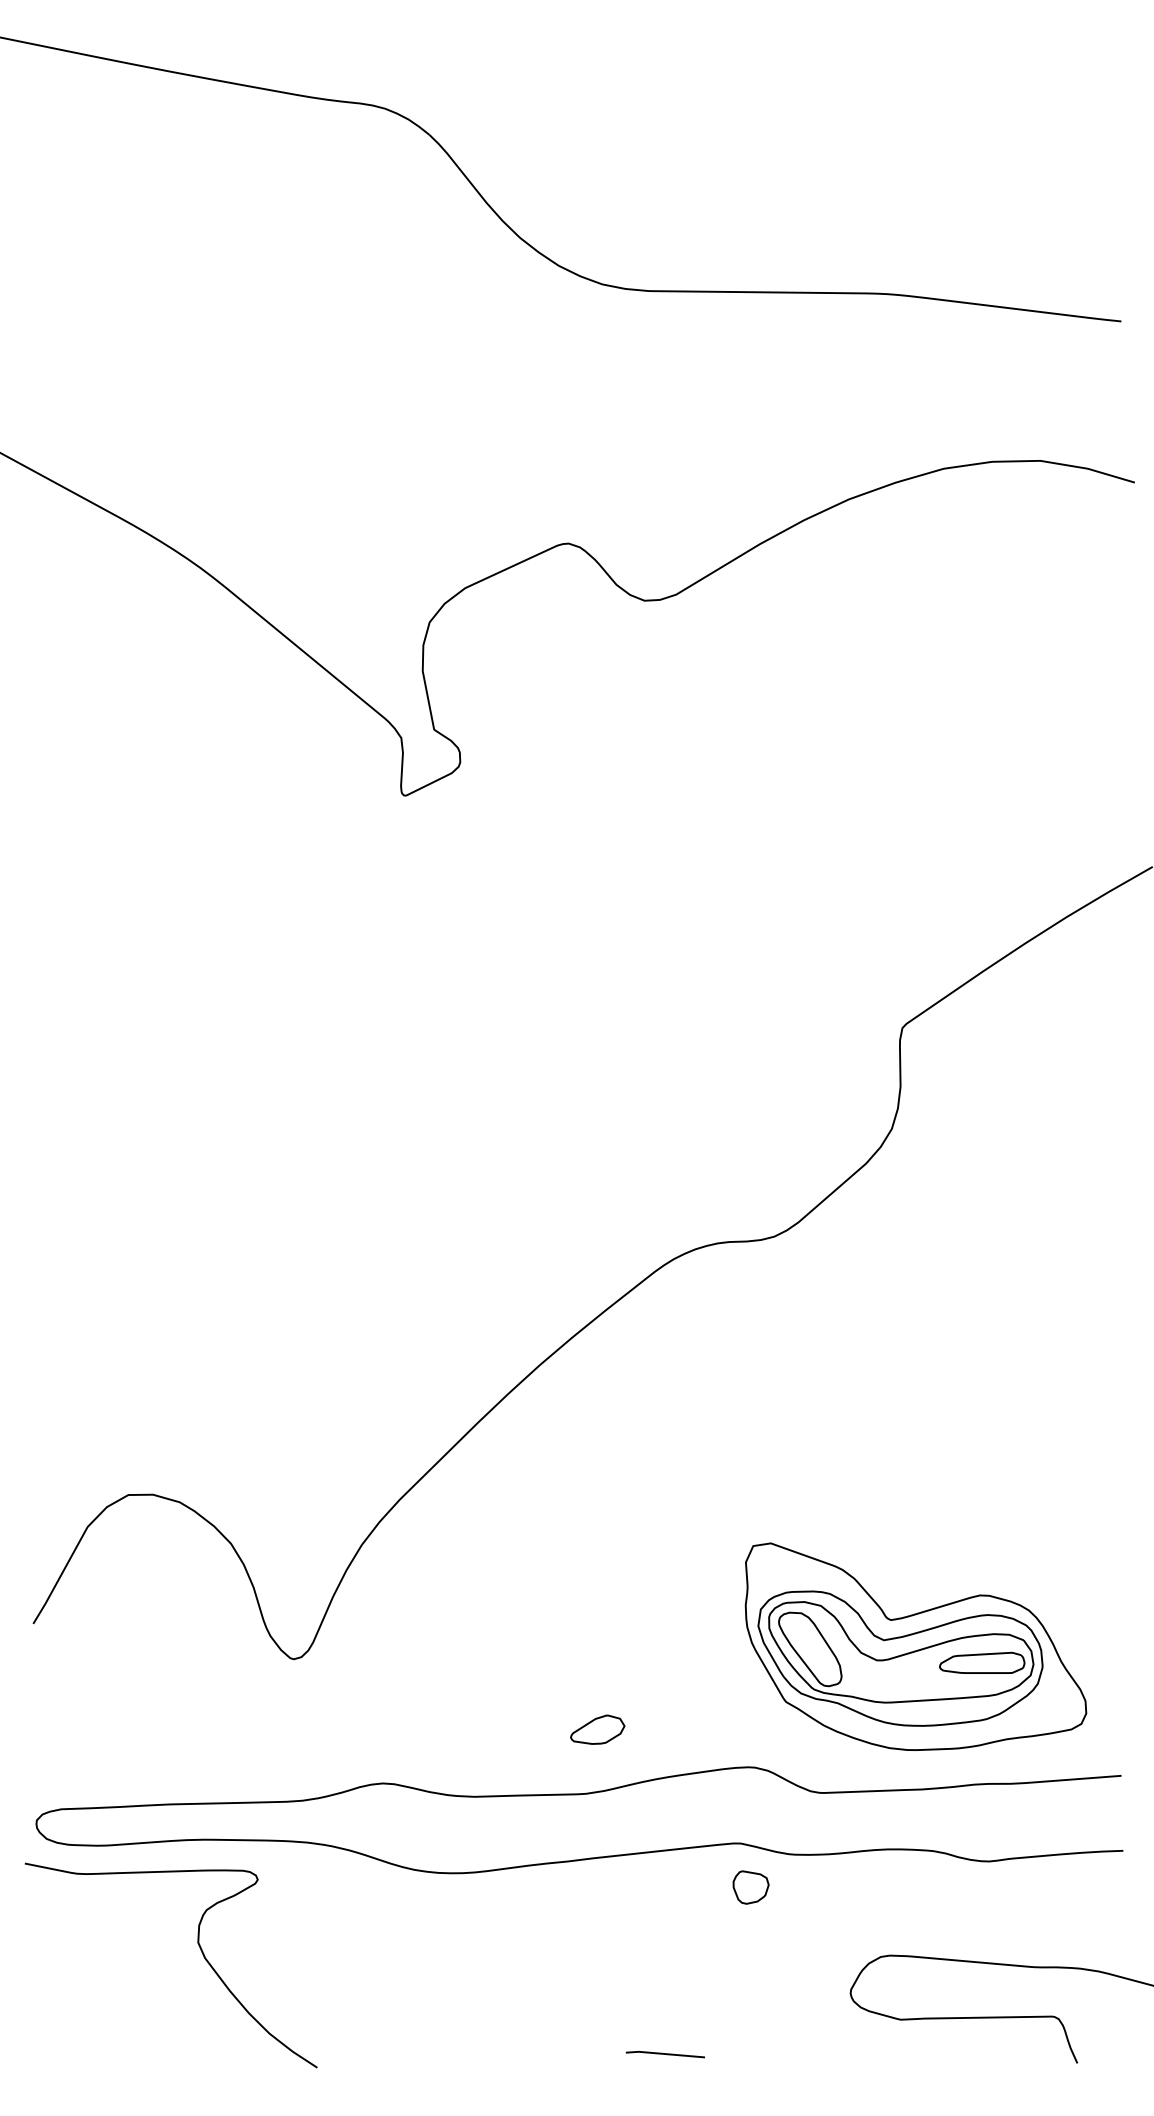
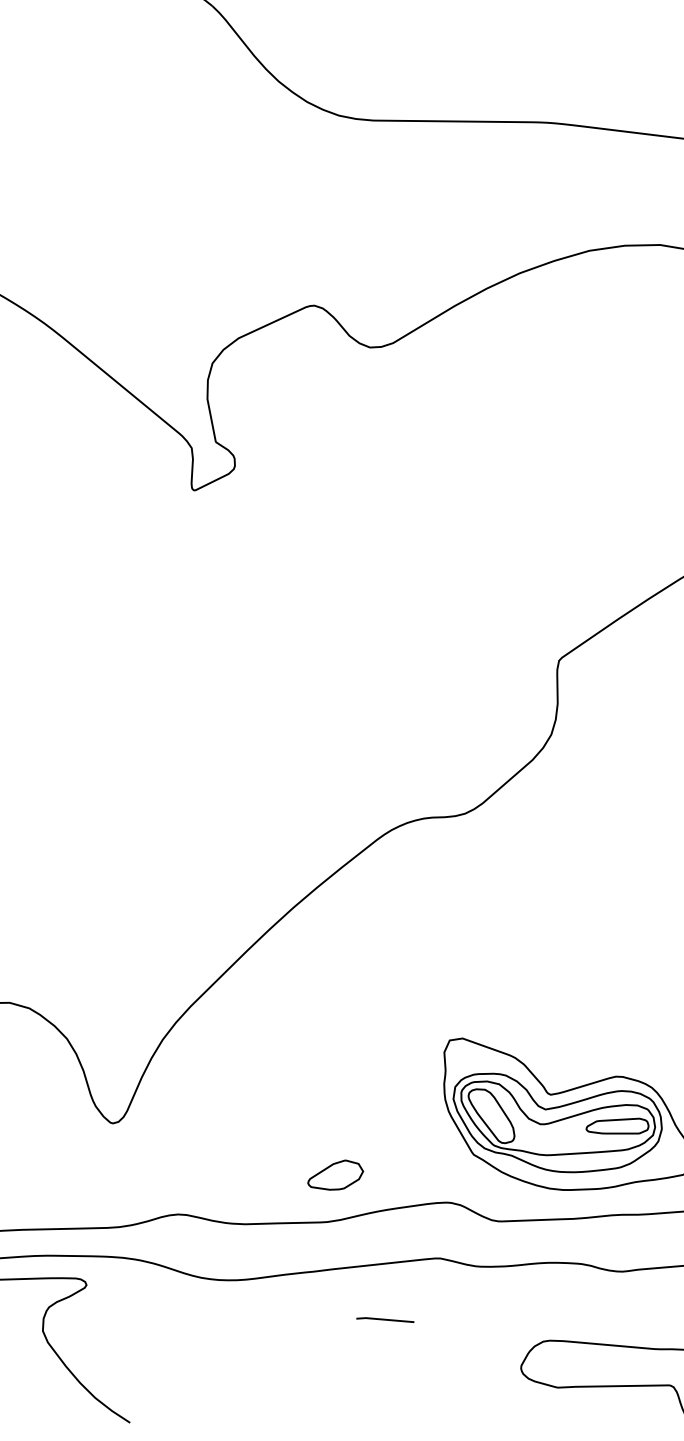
part: (597, 1729) -> (335, 1174), size x1.4
part: (750, 1887) -> (447, 1290), removed
line: (664, 2054) -> (384, 1320), moved

